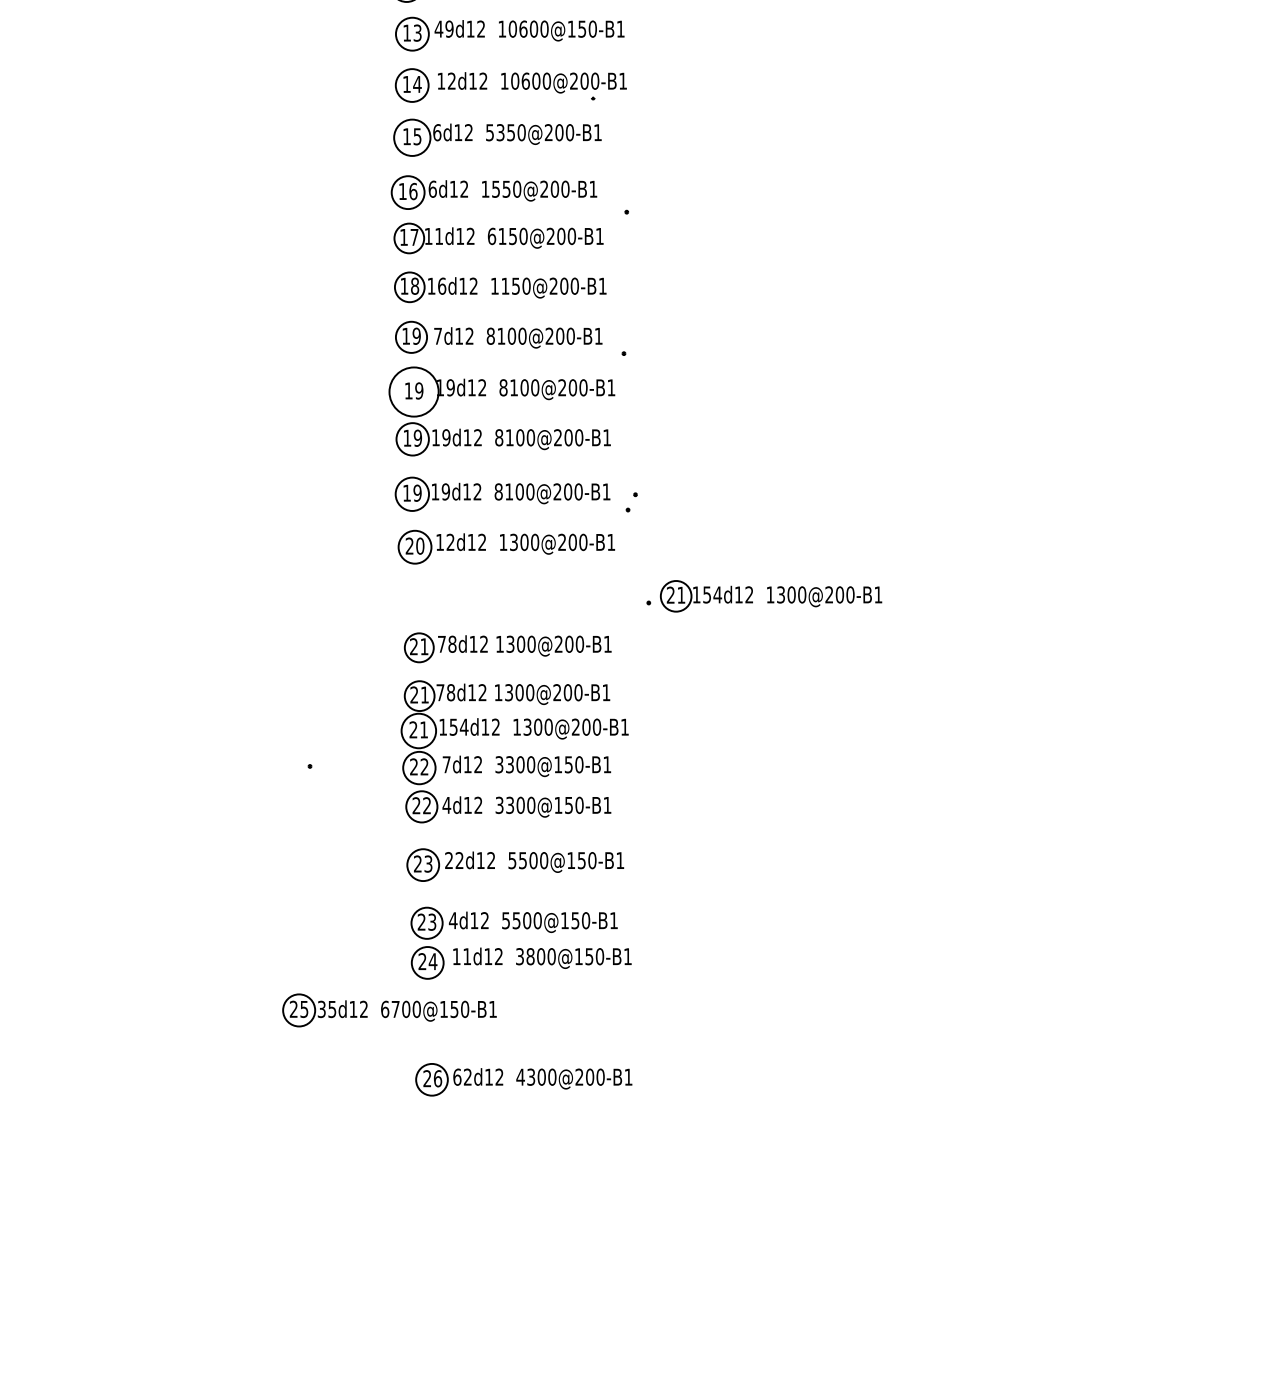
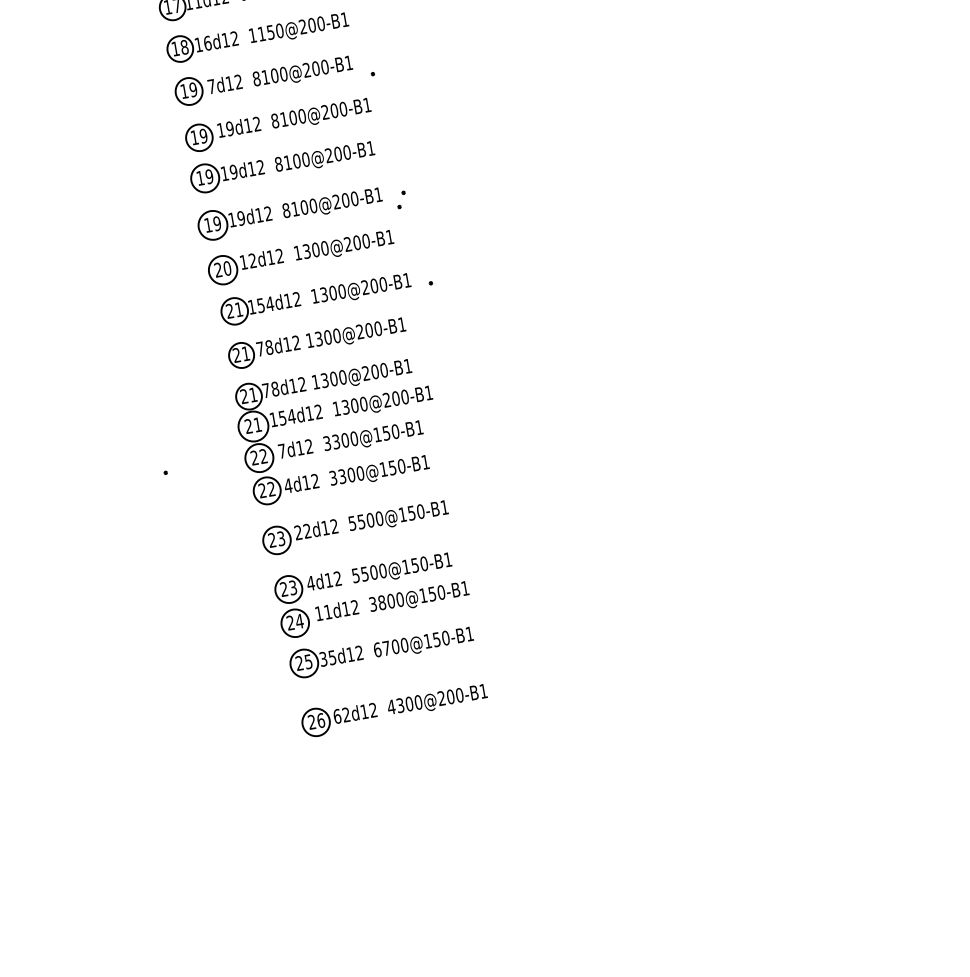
circle: (413, 391) -> (198, 137), size x0.62
part: (771, 596) -> (316, 297), moved
part: (389, 1010) -> (381, 650), moved

